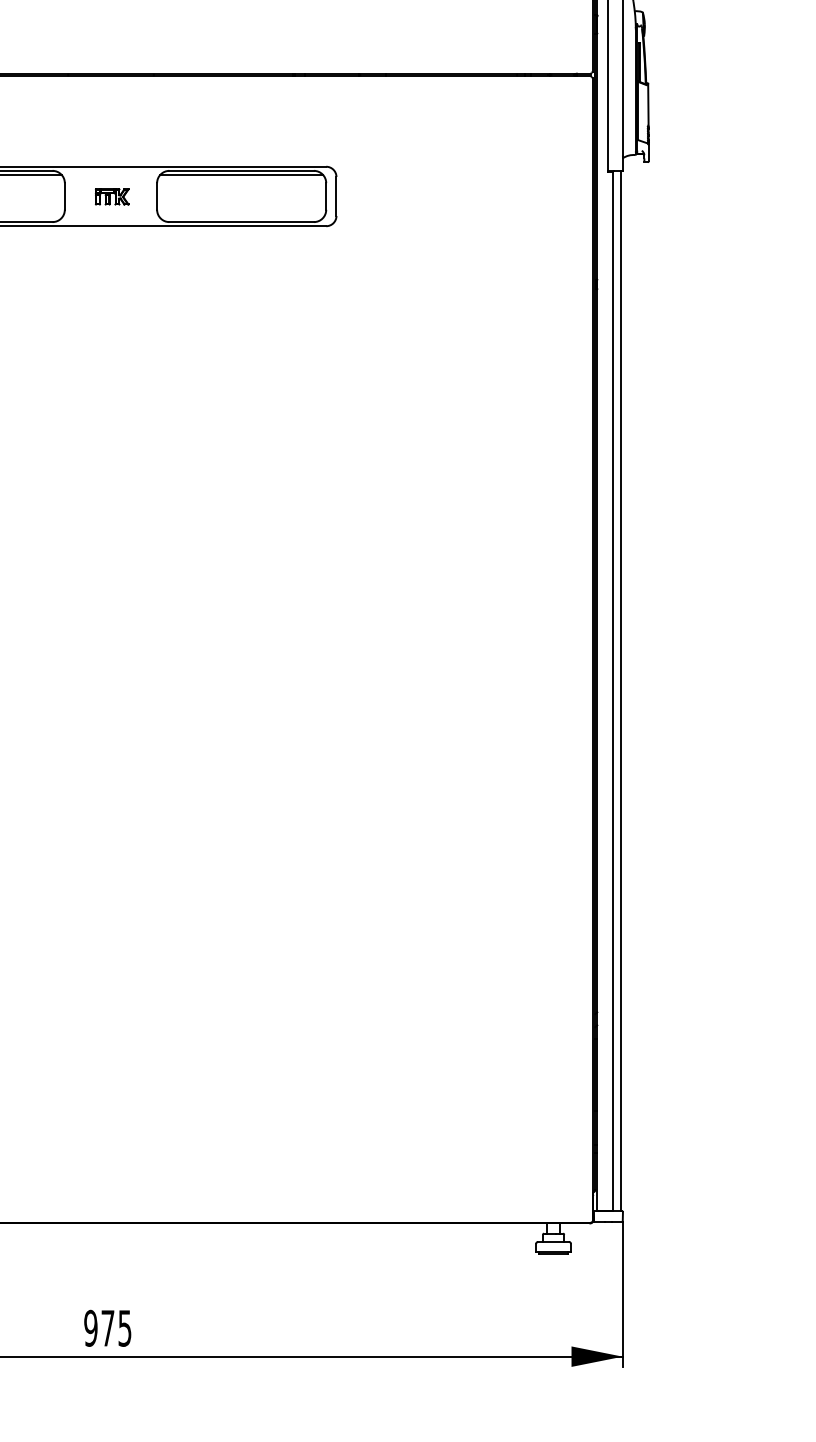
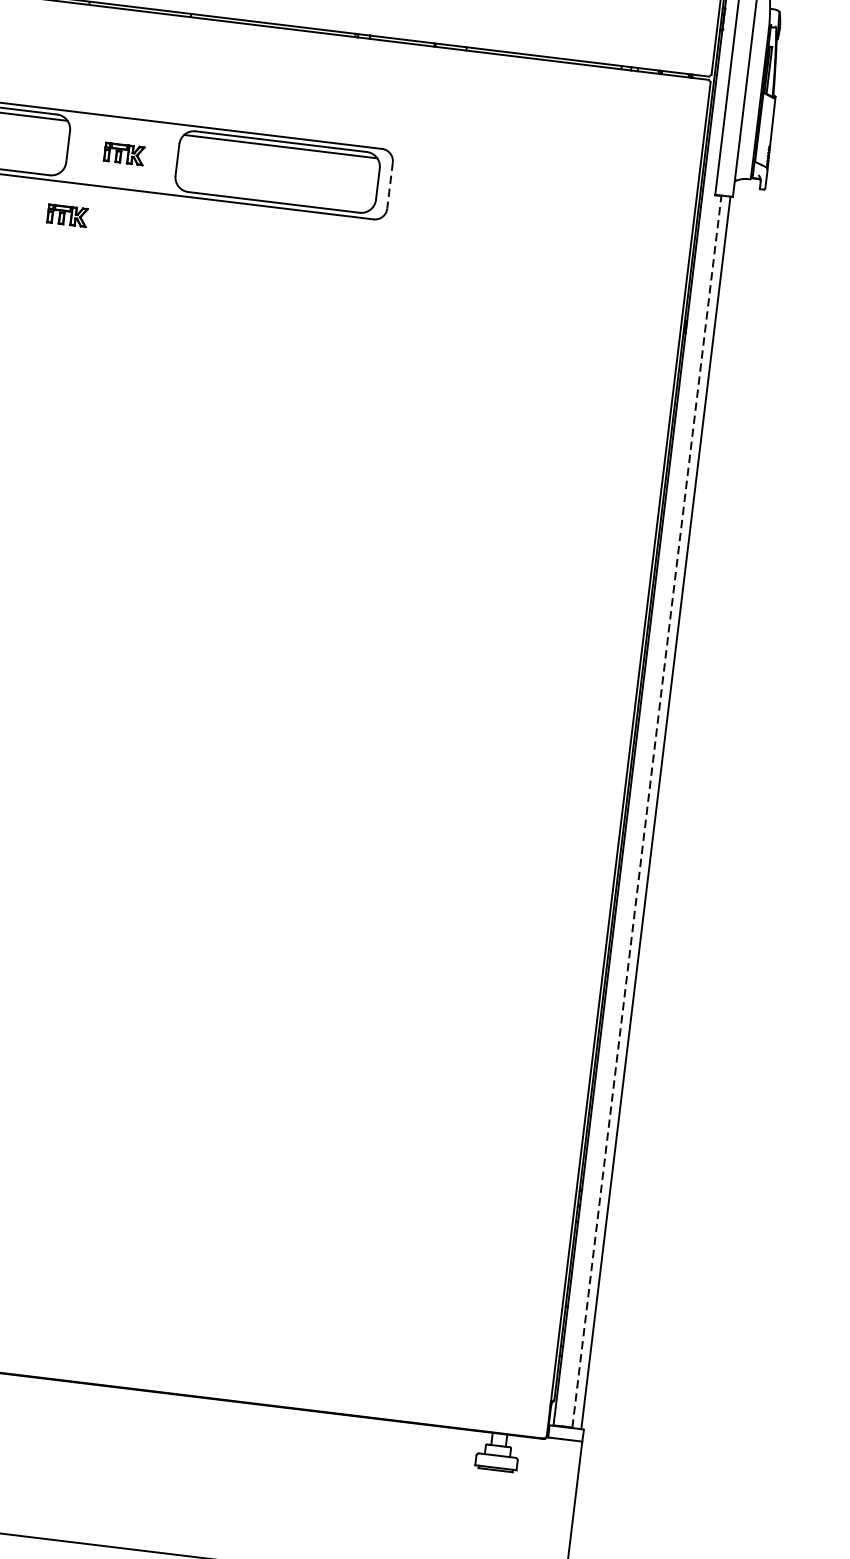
line: (336, 196) -> (390, 185), solid -> dashed
part: (71, 253) -> (67, 215), added
line: (613, 691) -> (647, 811), solid -> dashed

